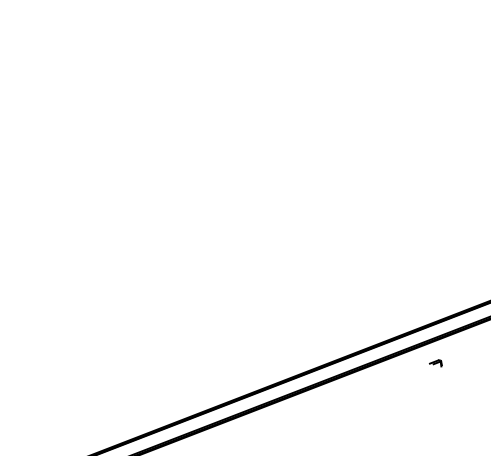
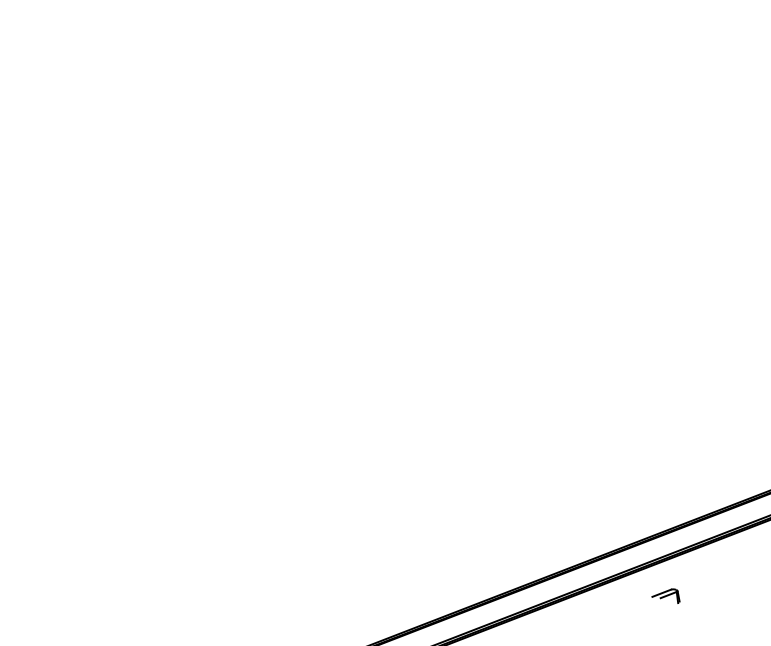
part: (435, 363) -> (665, 596), size x1.43

